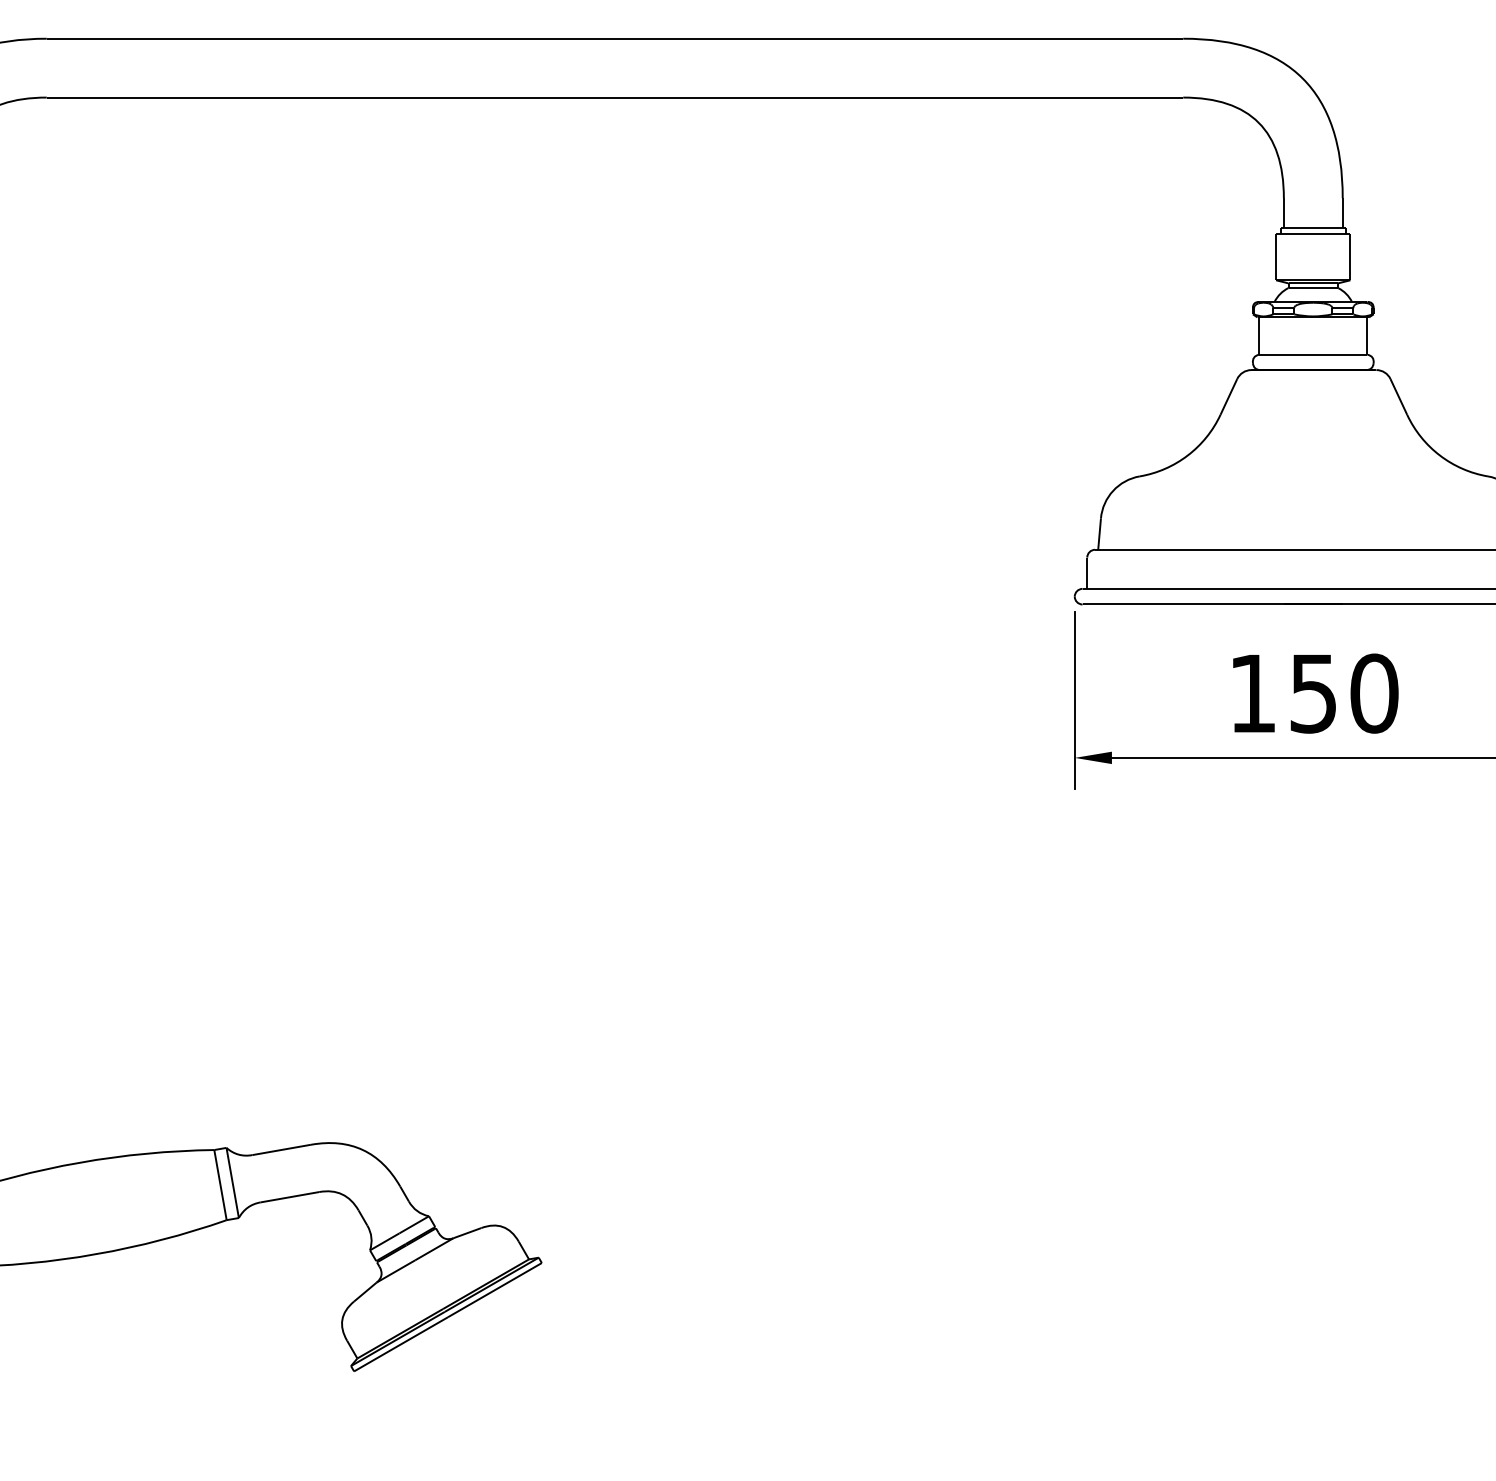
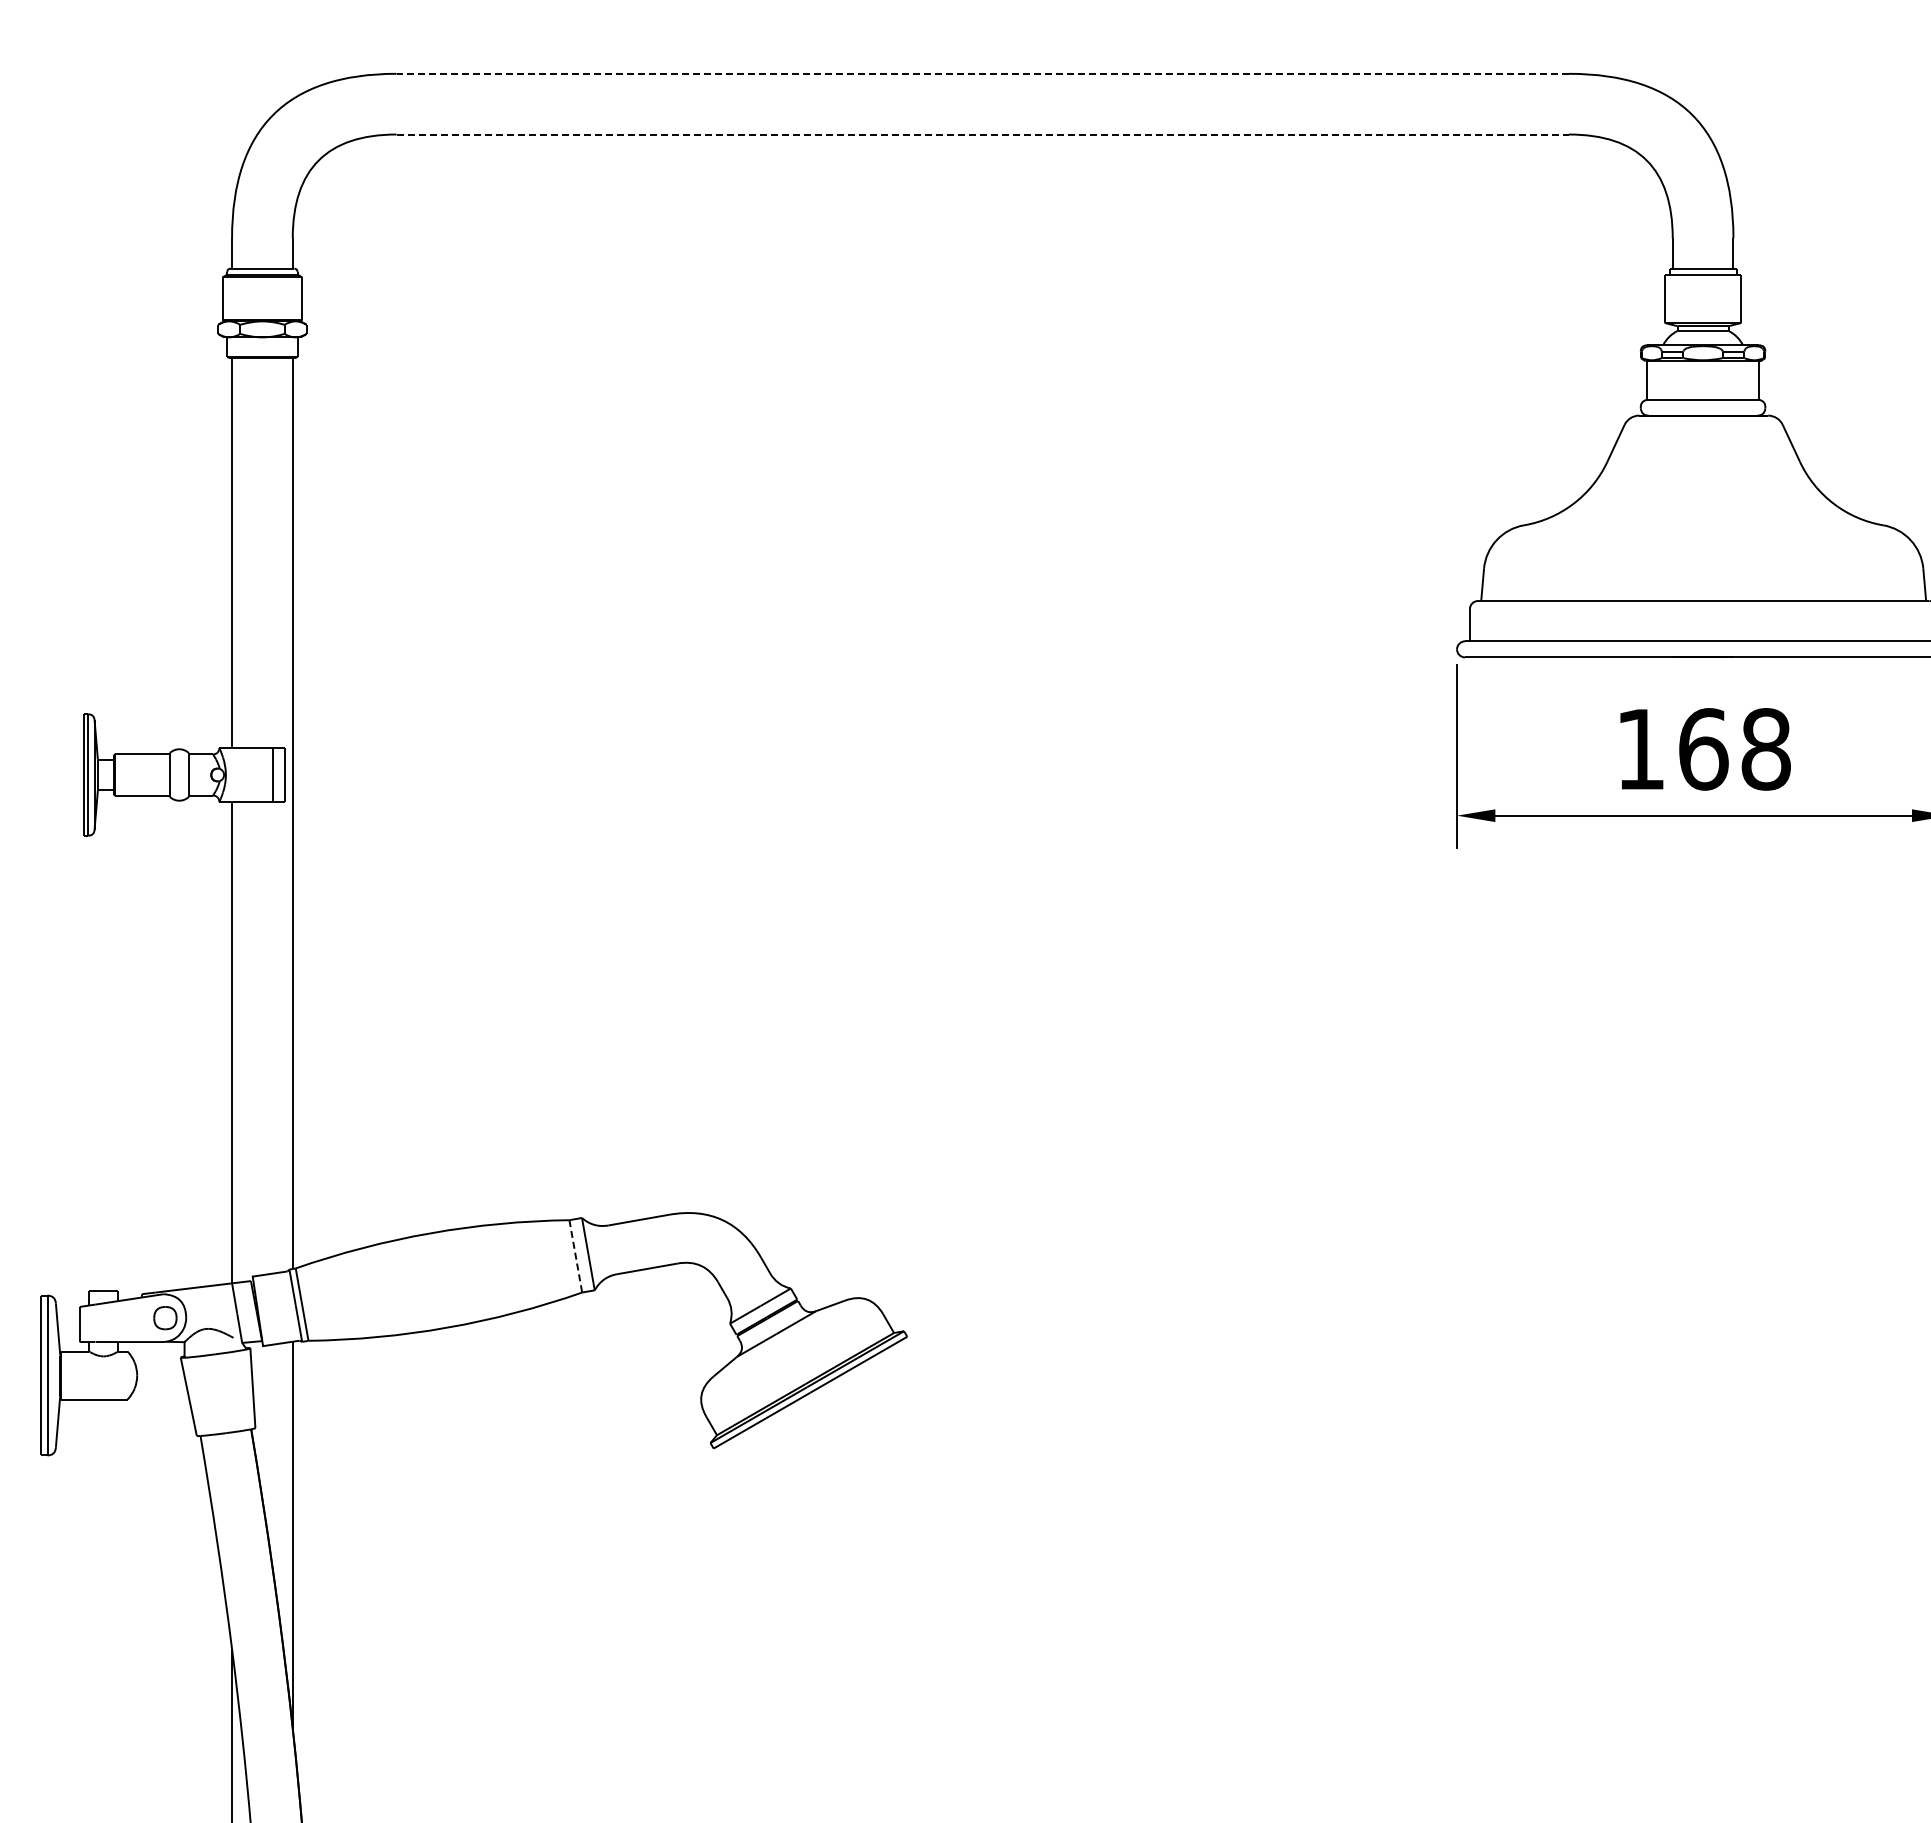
line: (614, 38) -> (982, 73), solid -> dashed
line: (615, 97) -> (983, 134), solid -> dashed
text: (1344, 693) -> (1735, 749), 150 -> 168
line: (220, 1185) -> (575, 1256), solid -> dashed

